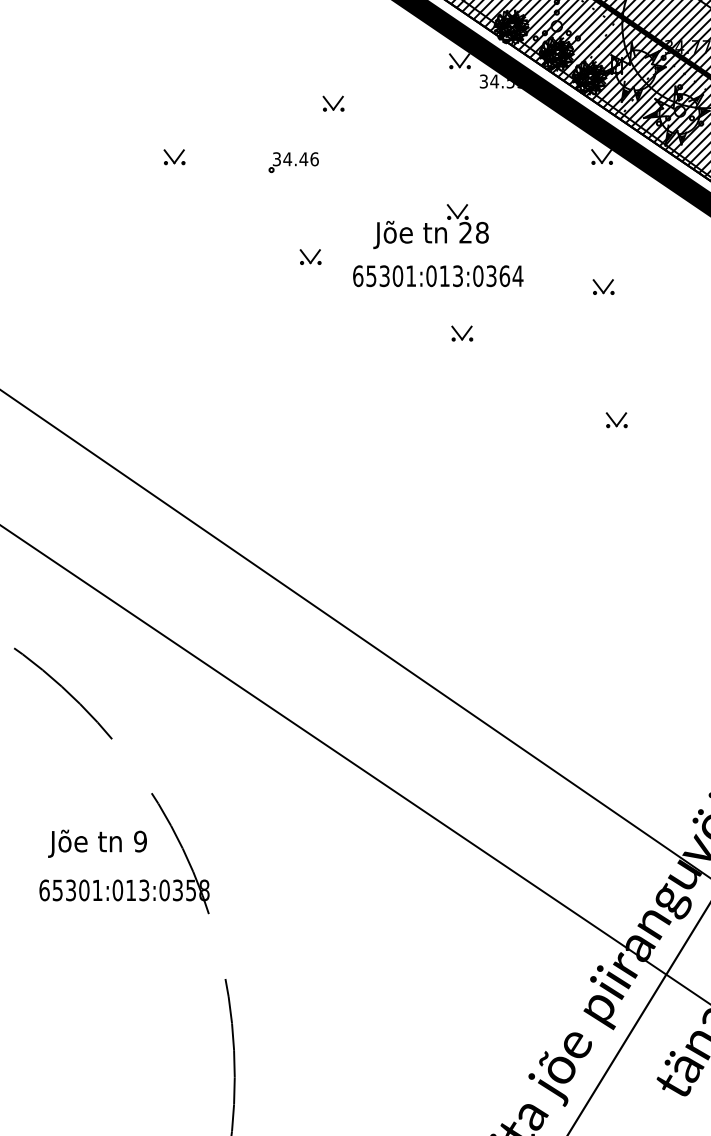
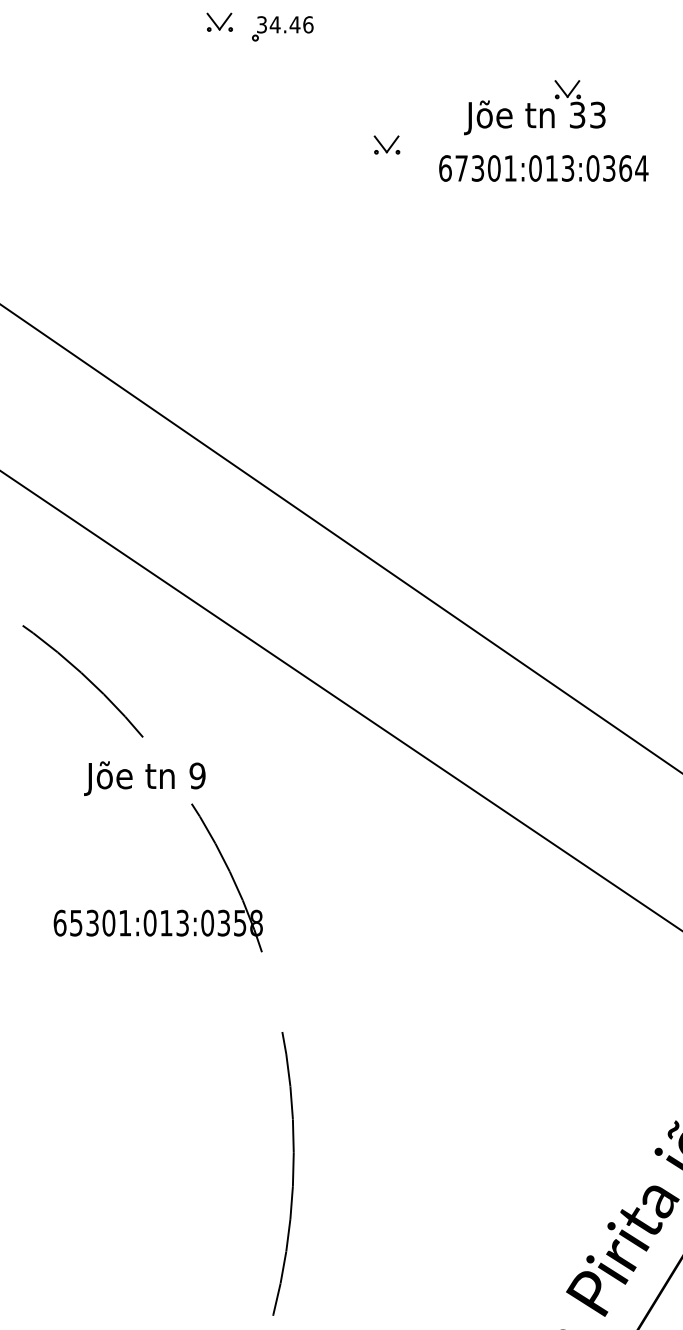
part: (293, 162) -> (282, 28), moved
text: (473, 232) -> (587, 114), 28 -> 33
text: (371, 276) -> (461, 168), 65301:013:0364 -> 67301:013:0364
part: (462, 333) -> (573, 238), removed
text: (97, 843) -> (144, 778), moved

